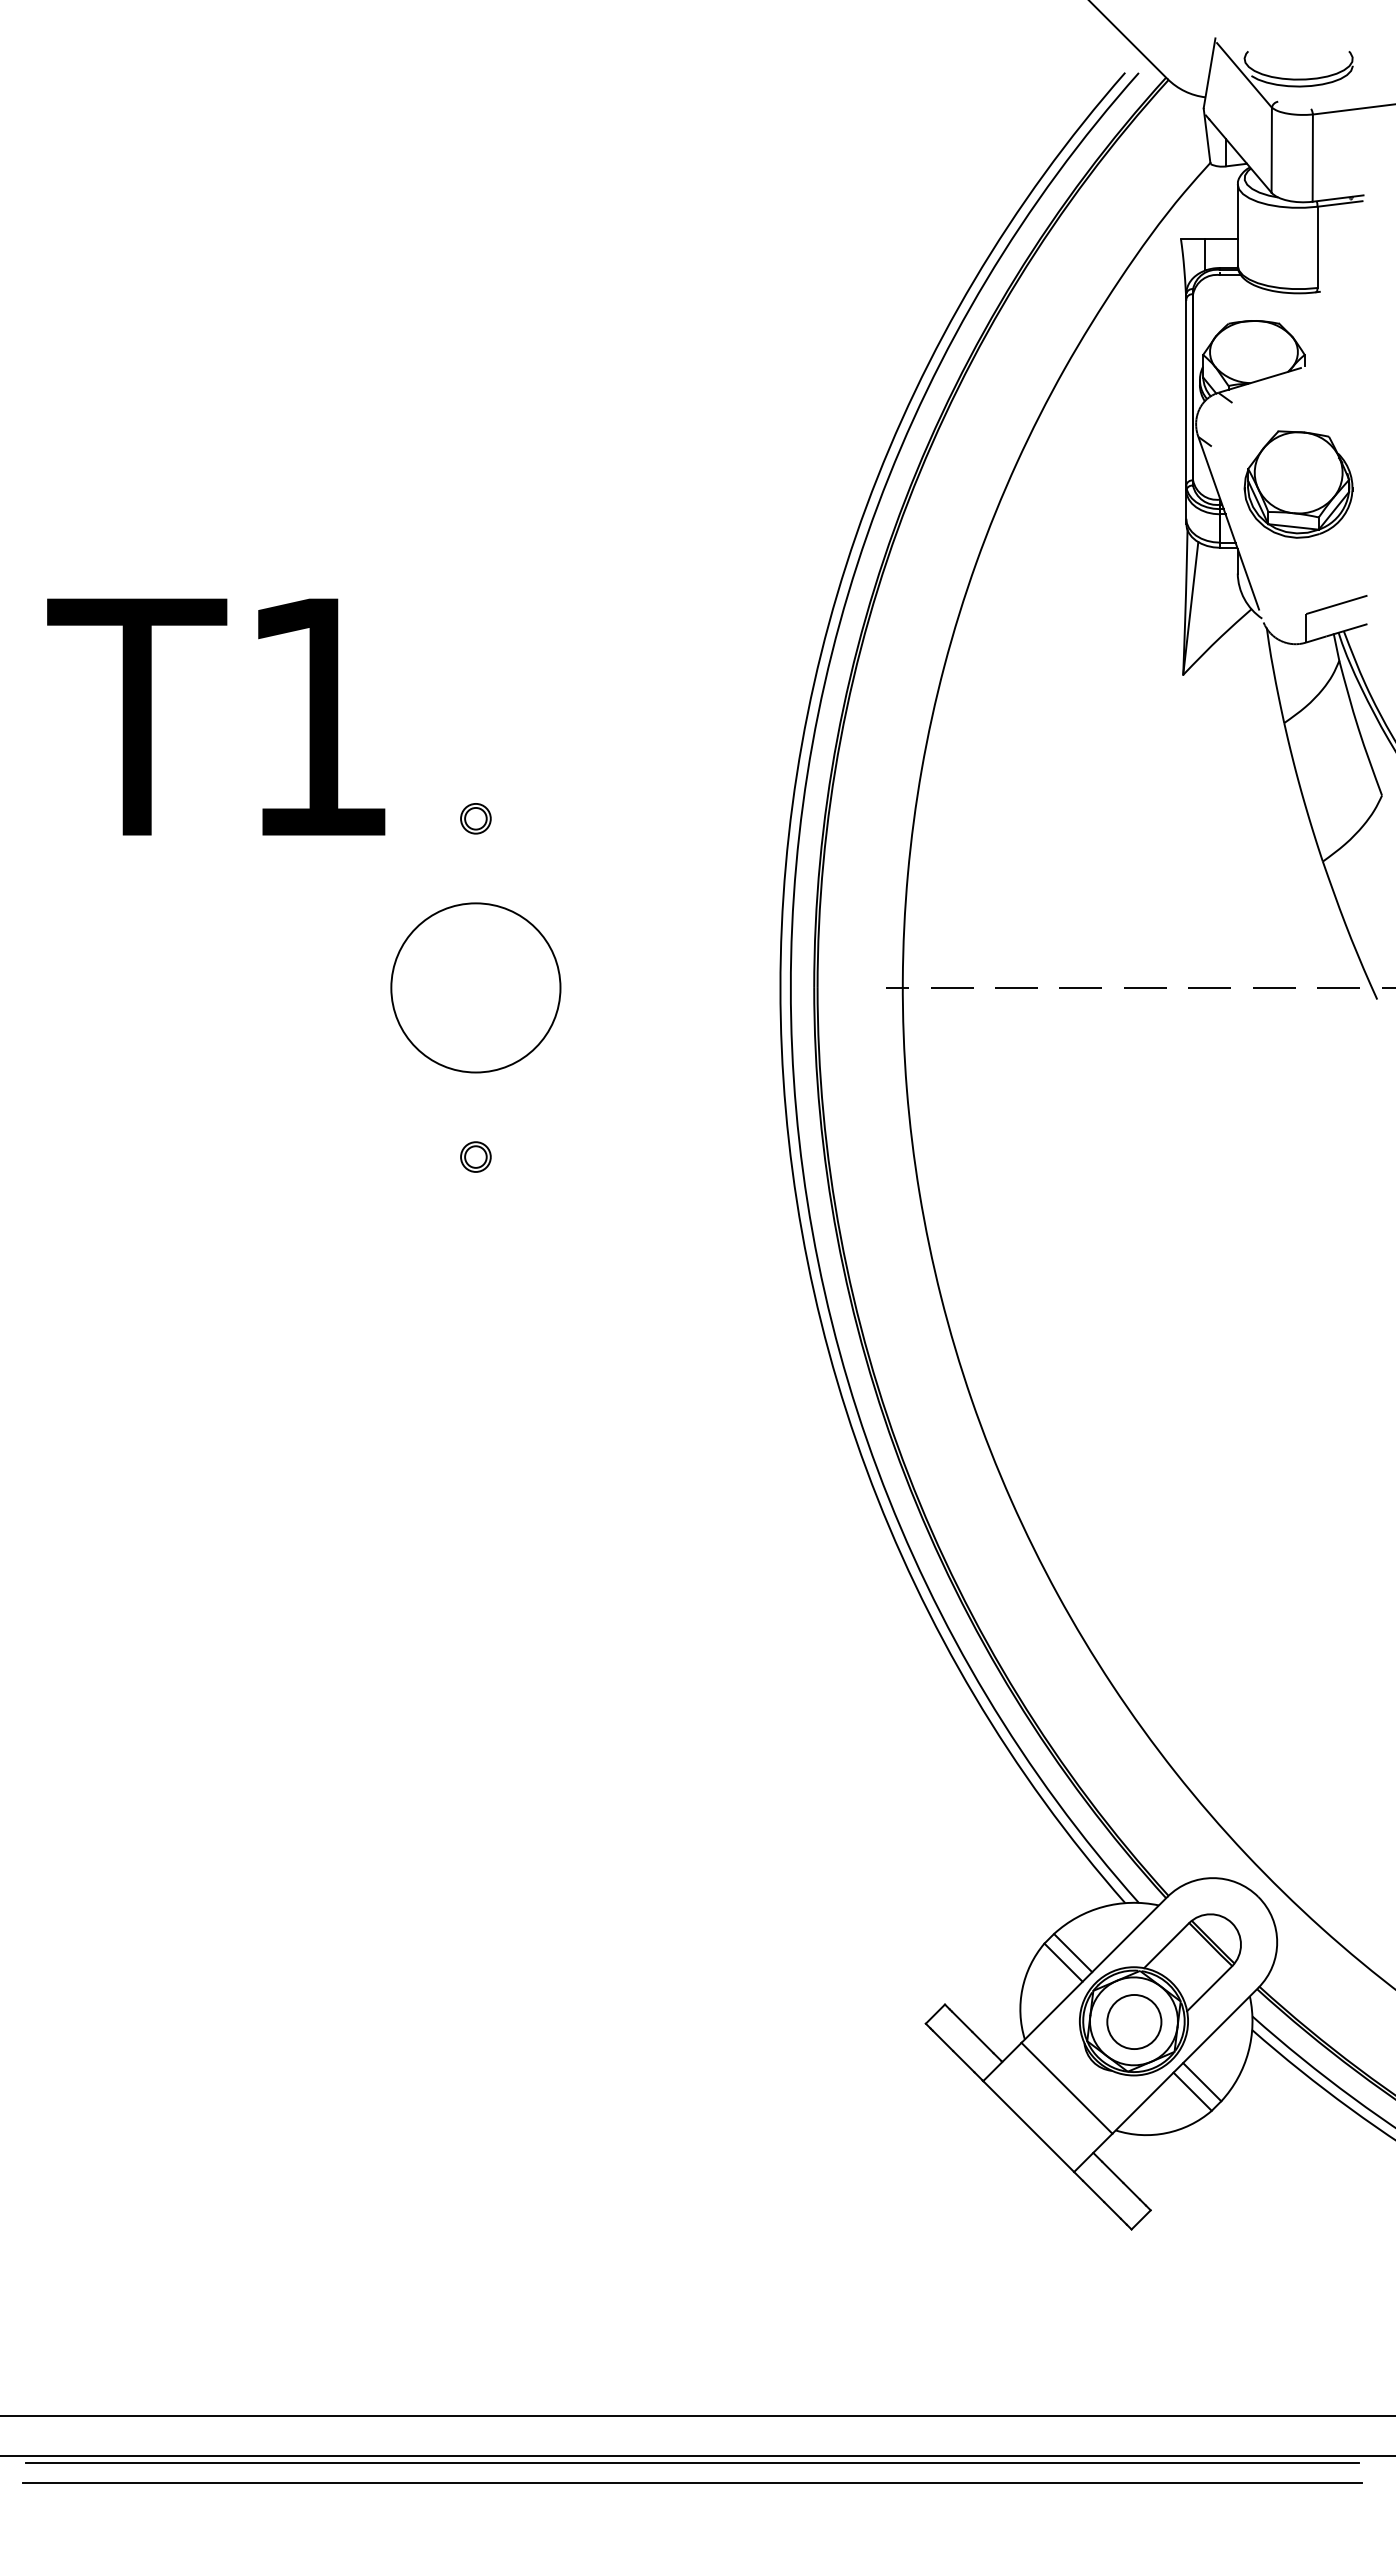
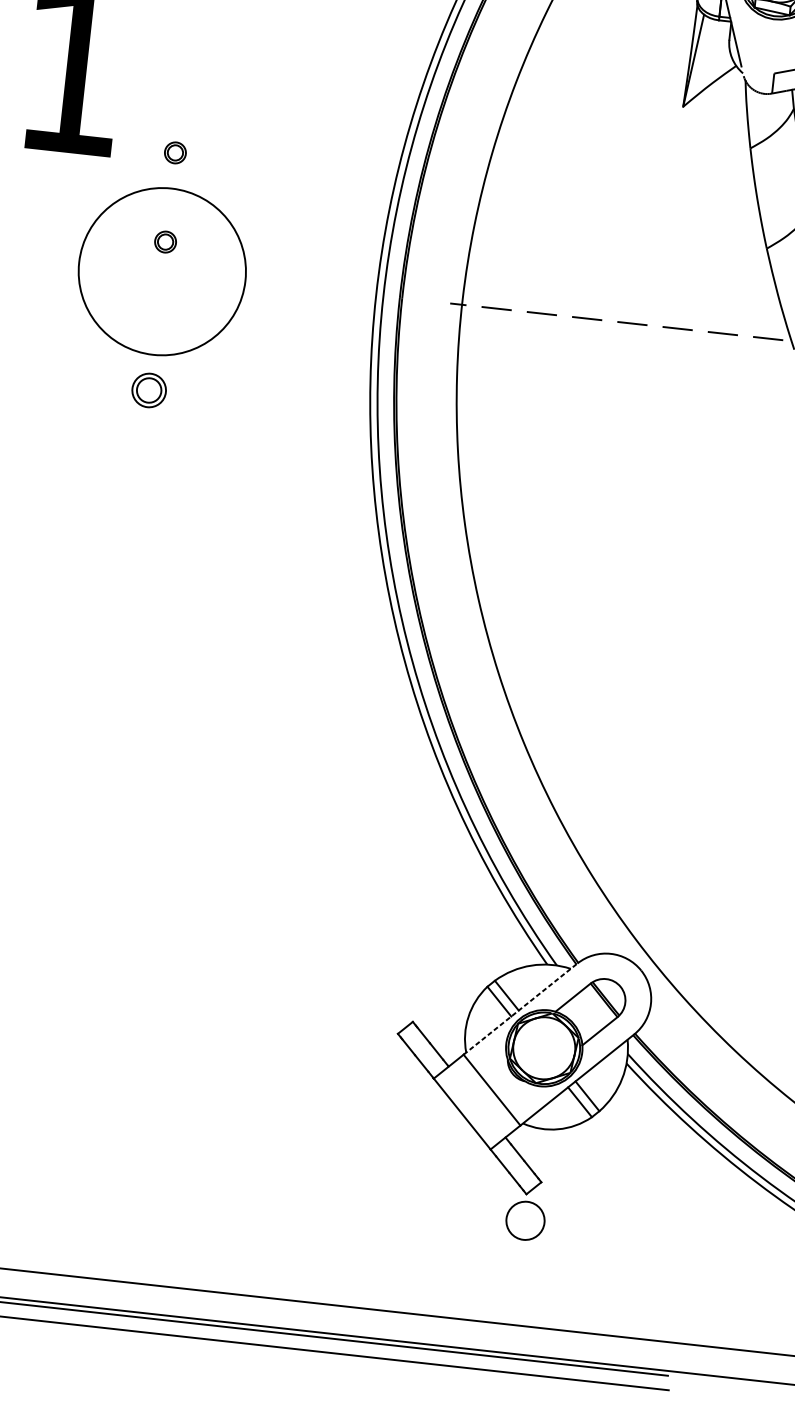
part: (475, 945) -> (165, 241), added
circle: (475, 987) -> (162, 271), size x1.4
part: (475, 1156) -> (148, 390), size x1.6
line: (1094, 1969) -> (520, 1008), solid -> dashed
circle: (1134, 2021) -> (525, 1220), moved

